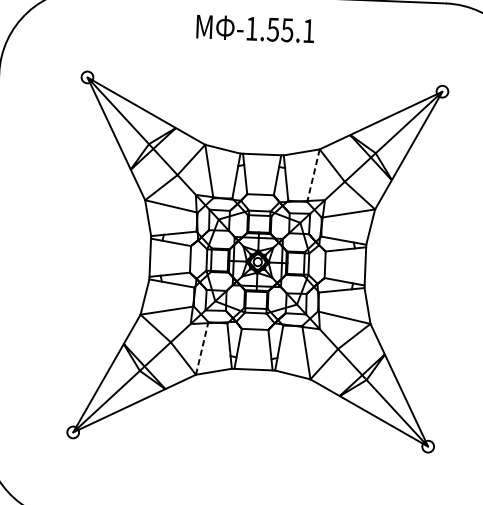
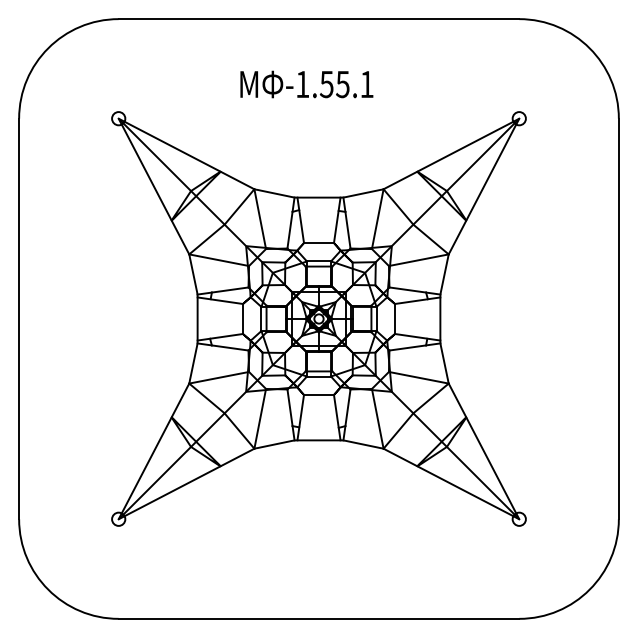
text: (255, 28) -> (306, 84), moved
line: (313, 175) -> (377, 219), dashed -> solid
line: (202, 348) -> (260, 418), dashed -> solid

